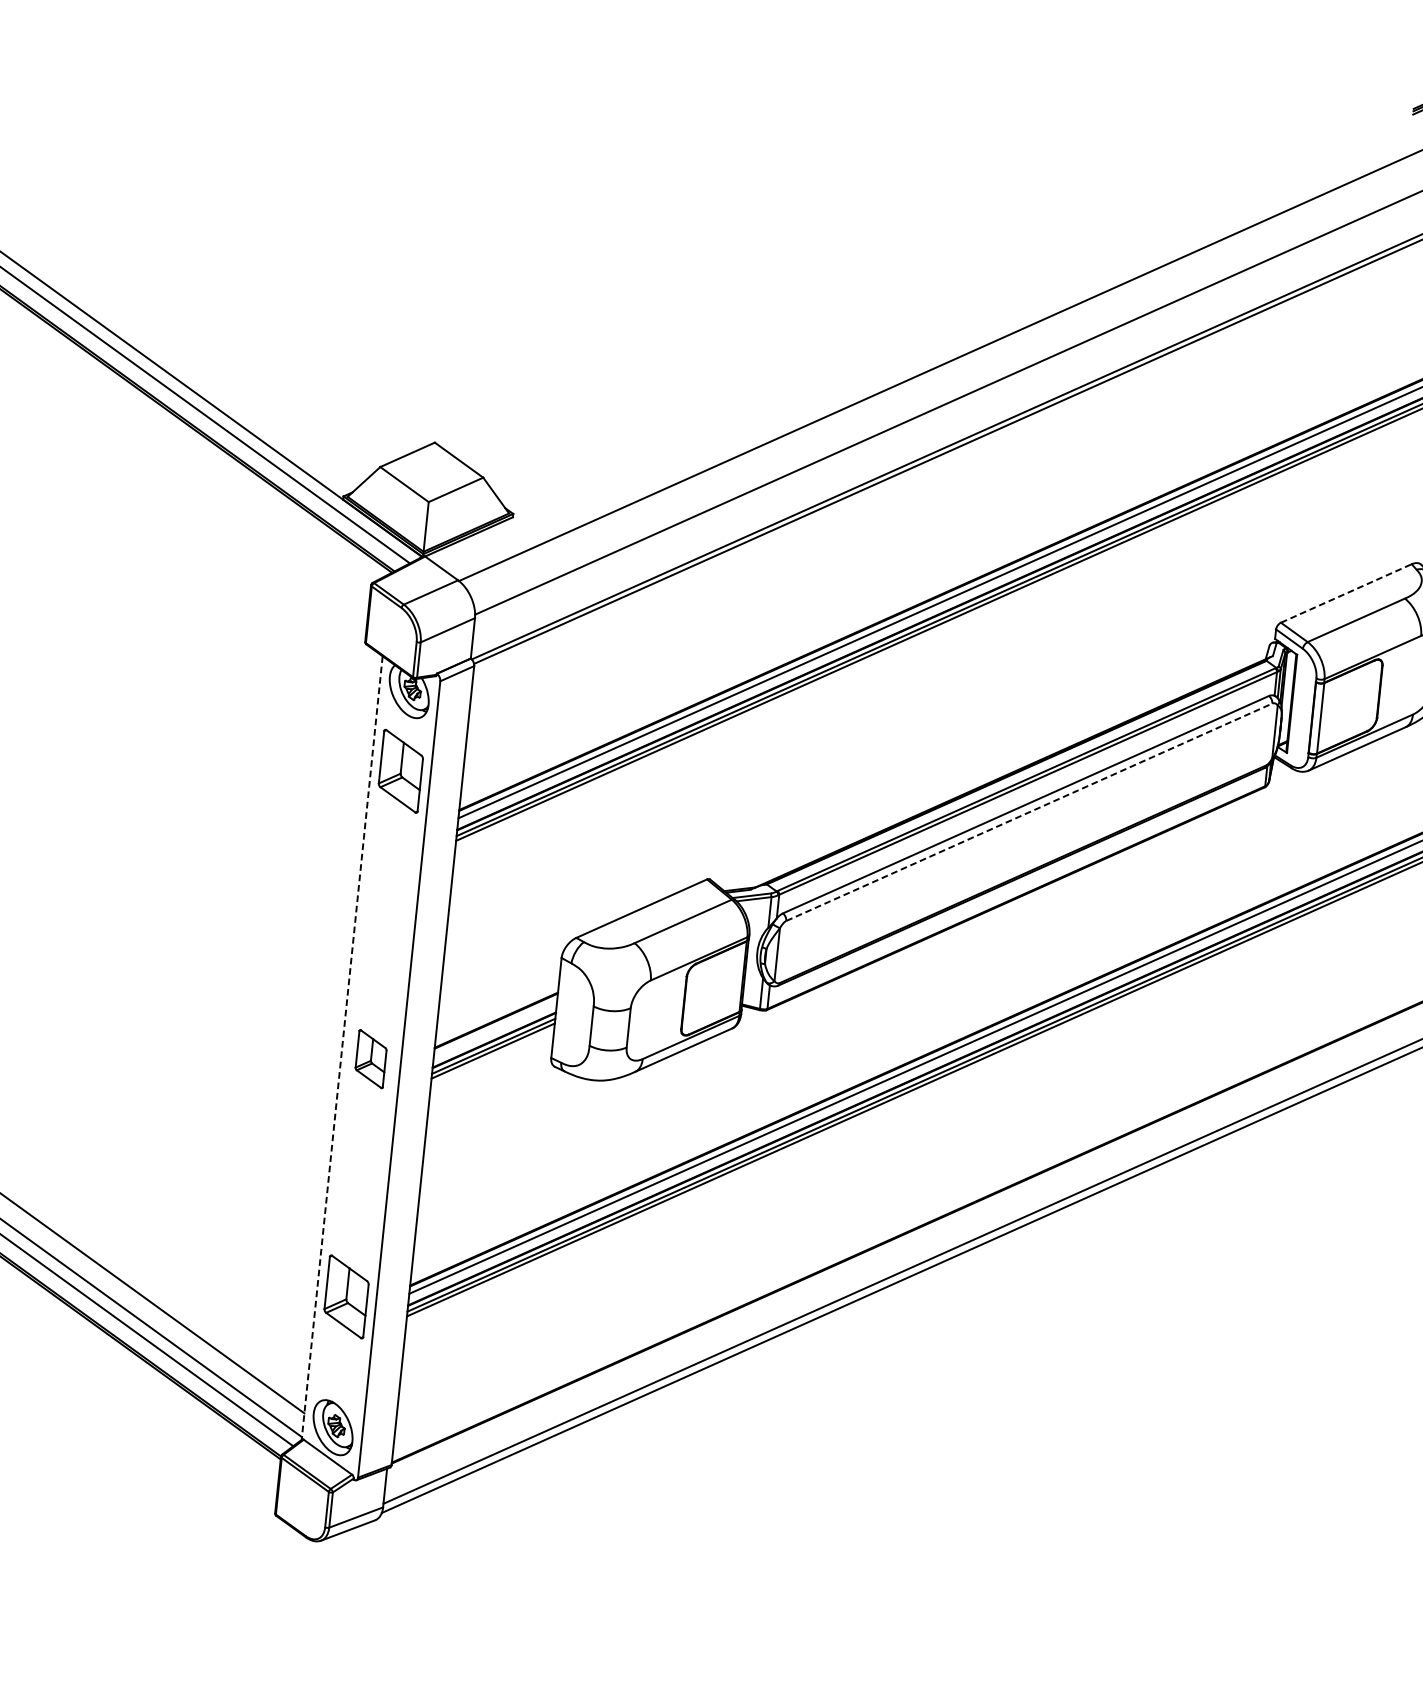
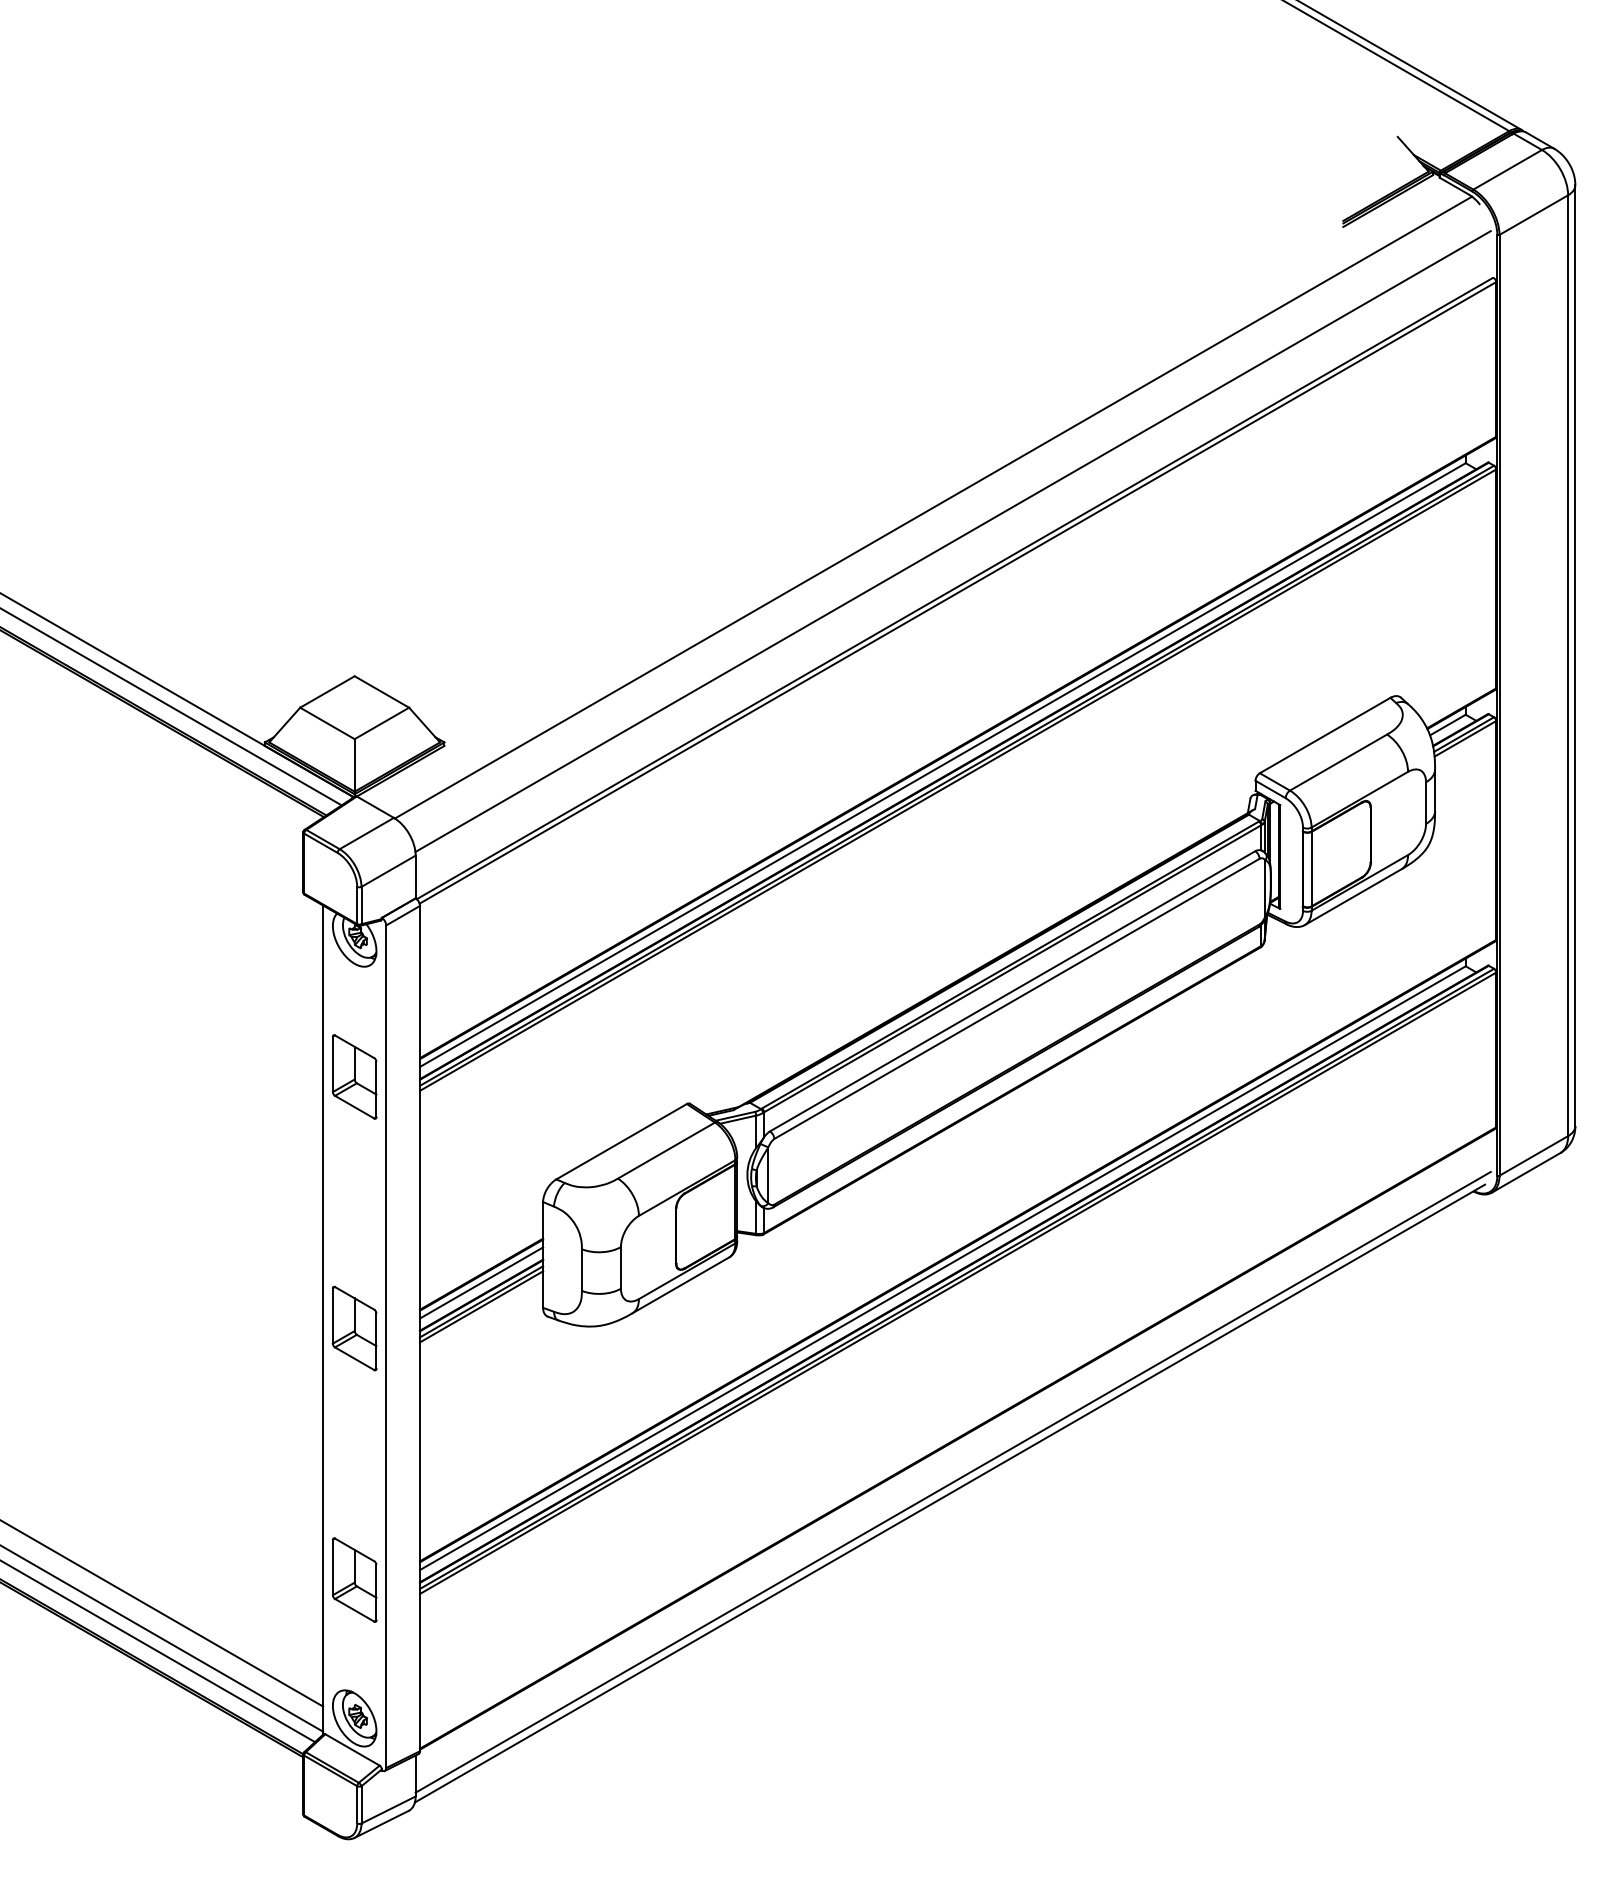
line: (1346, 593) -> (1325, 735), dashed -> solid
part: (400, 770) -> (354, 1076), moved
line: (1029, 811) -> (1017, 998), dashed -> solid
line: (495, 1028) -> (481, 1282), added
line: (342, 1048) -> (323, 1320), dashed -> solid
part: (370, 1059) -> (354, 1328), size x1.43

